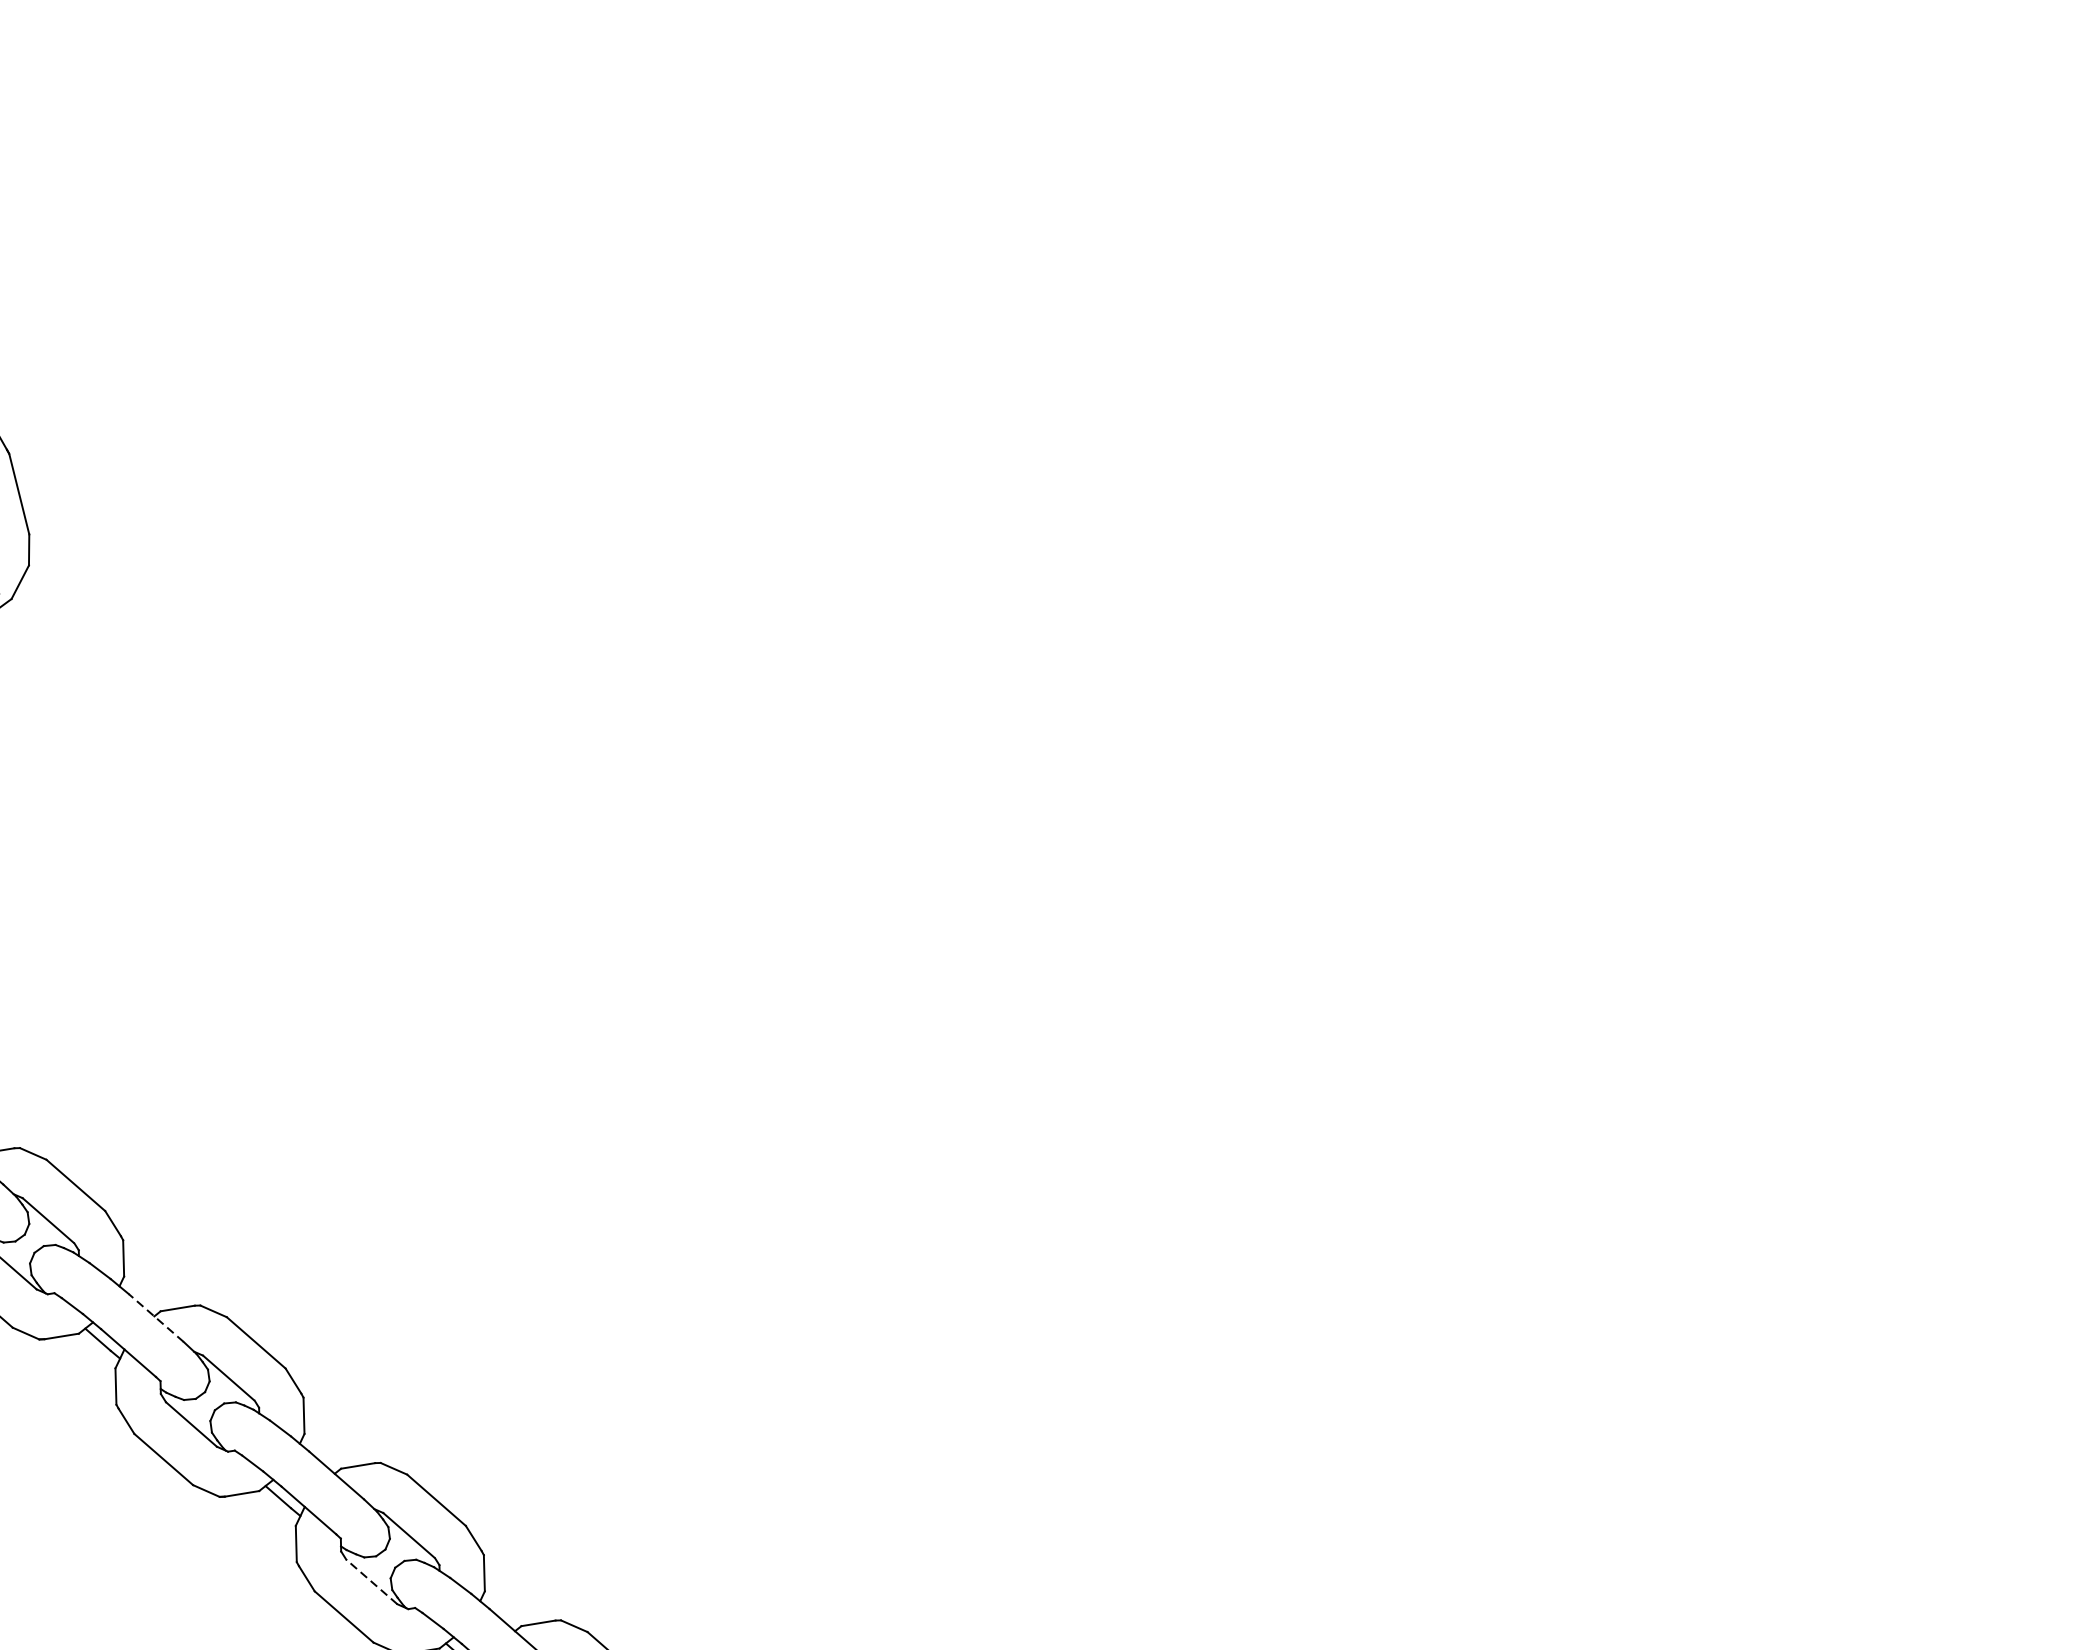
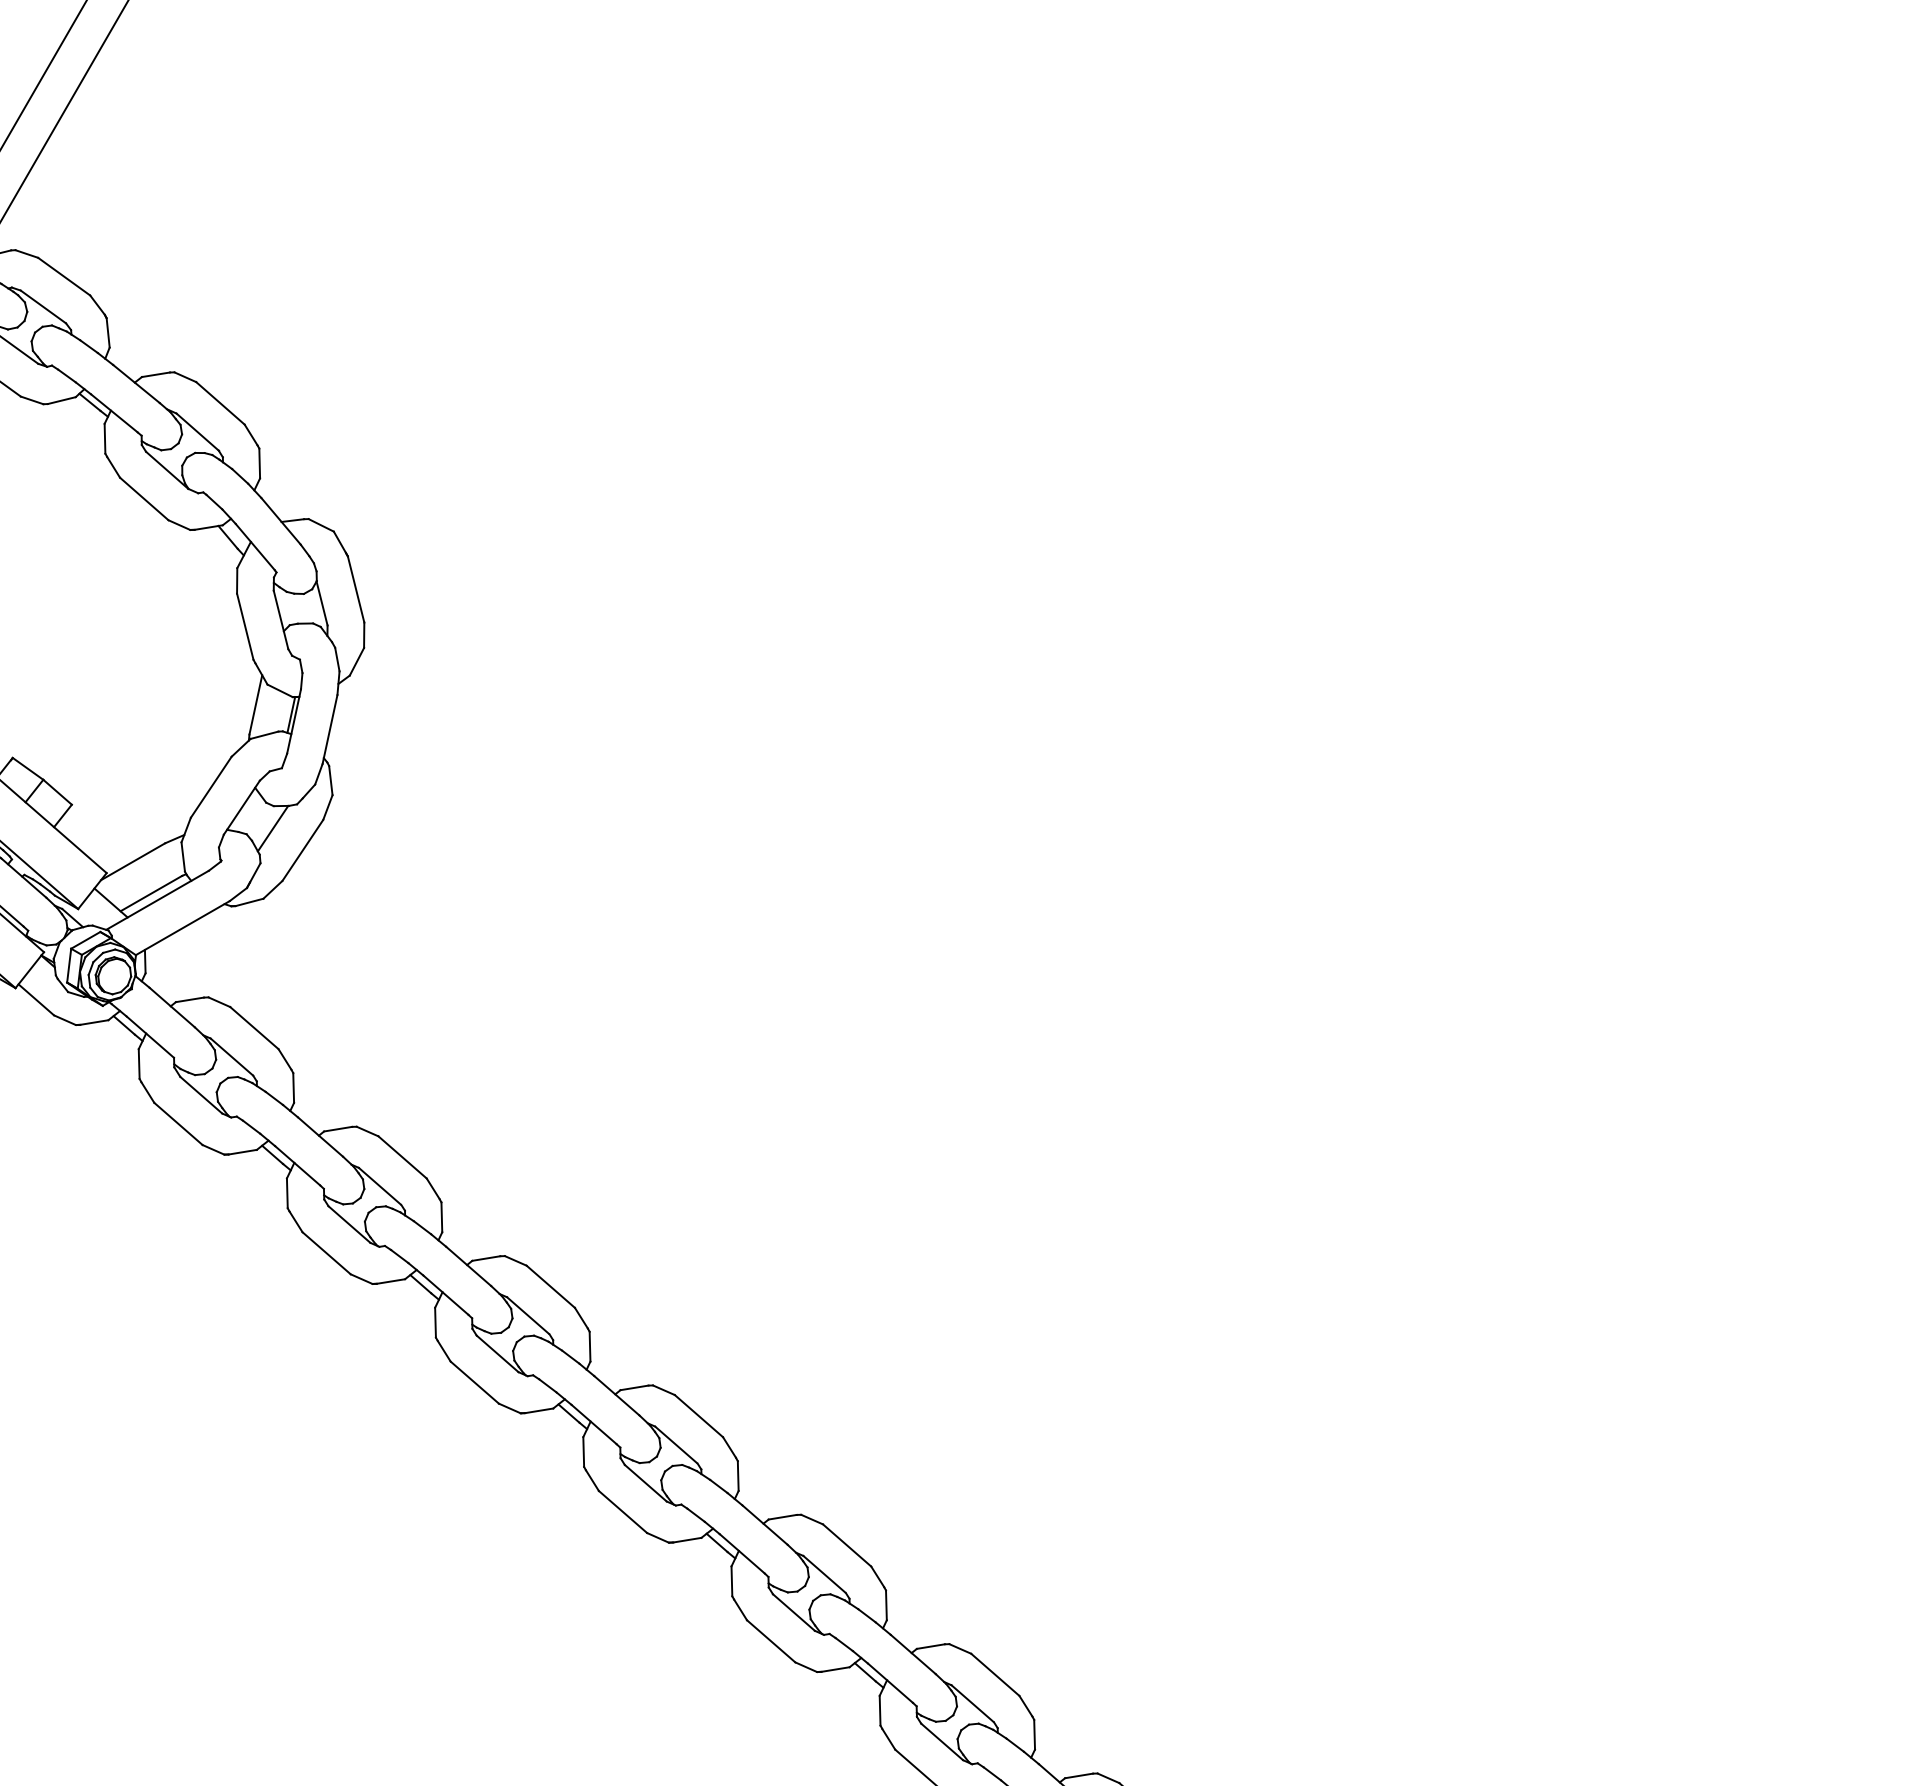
line: (156, 1318) -> (468, 1266), dashed -> solid
line: (371, 1582) -> (645, 1483), dashed -> solid

